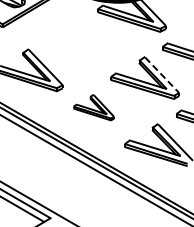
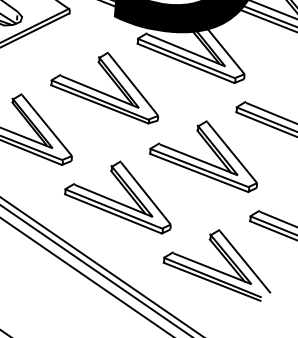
part: (79, 40) -> (104, 86), added
line: (162, 75) -> (232, 153), dashed -> solid
part: (93, 107) -> (118, 195), size x1.67

